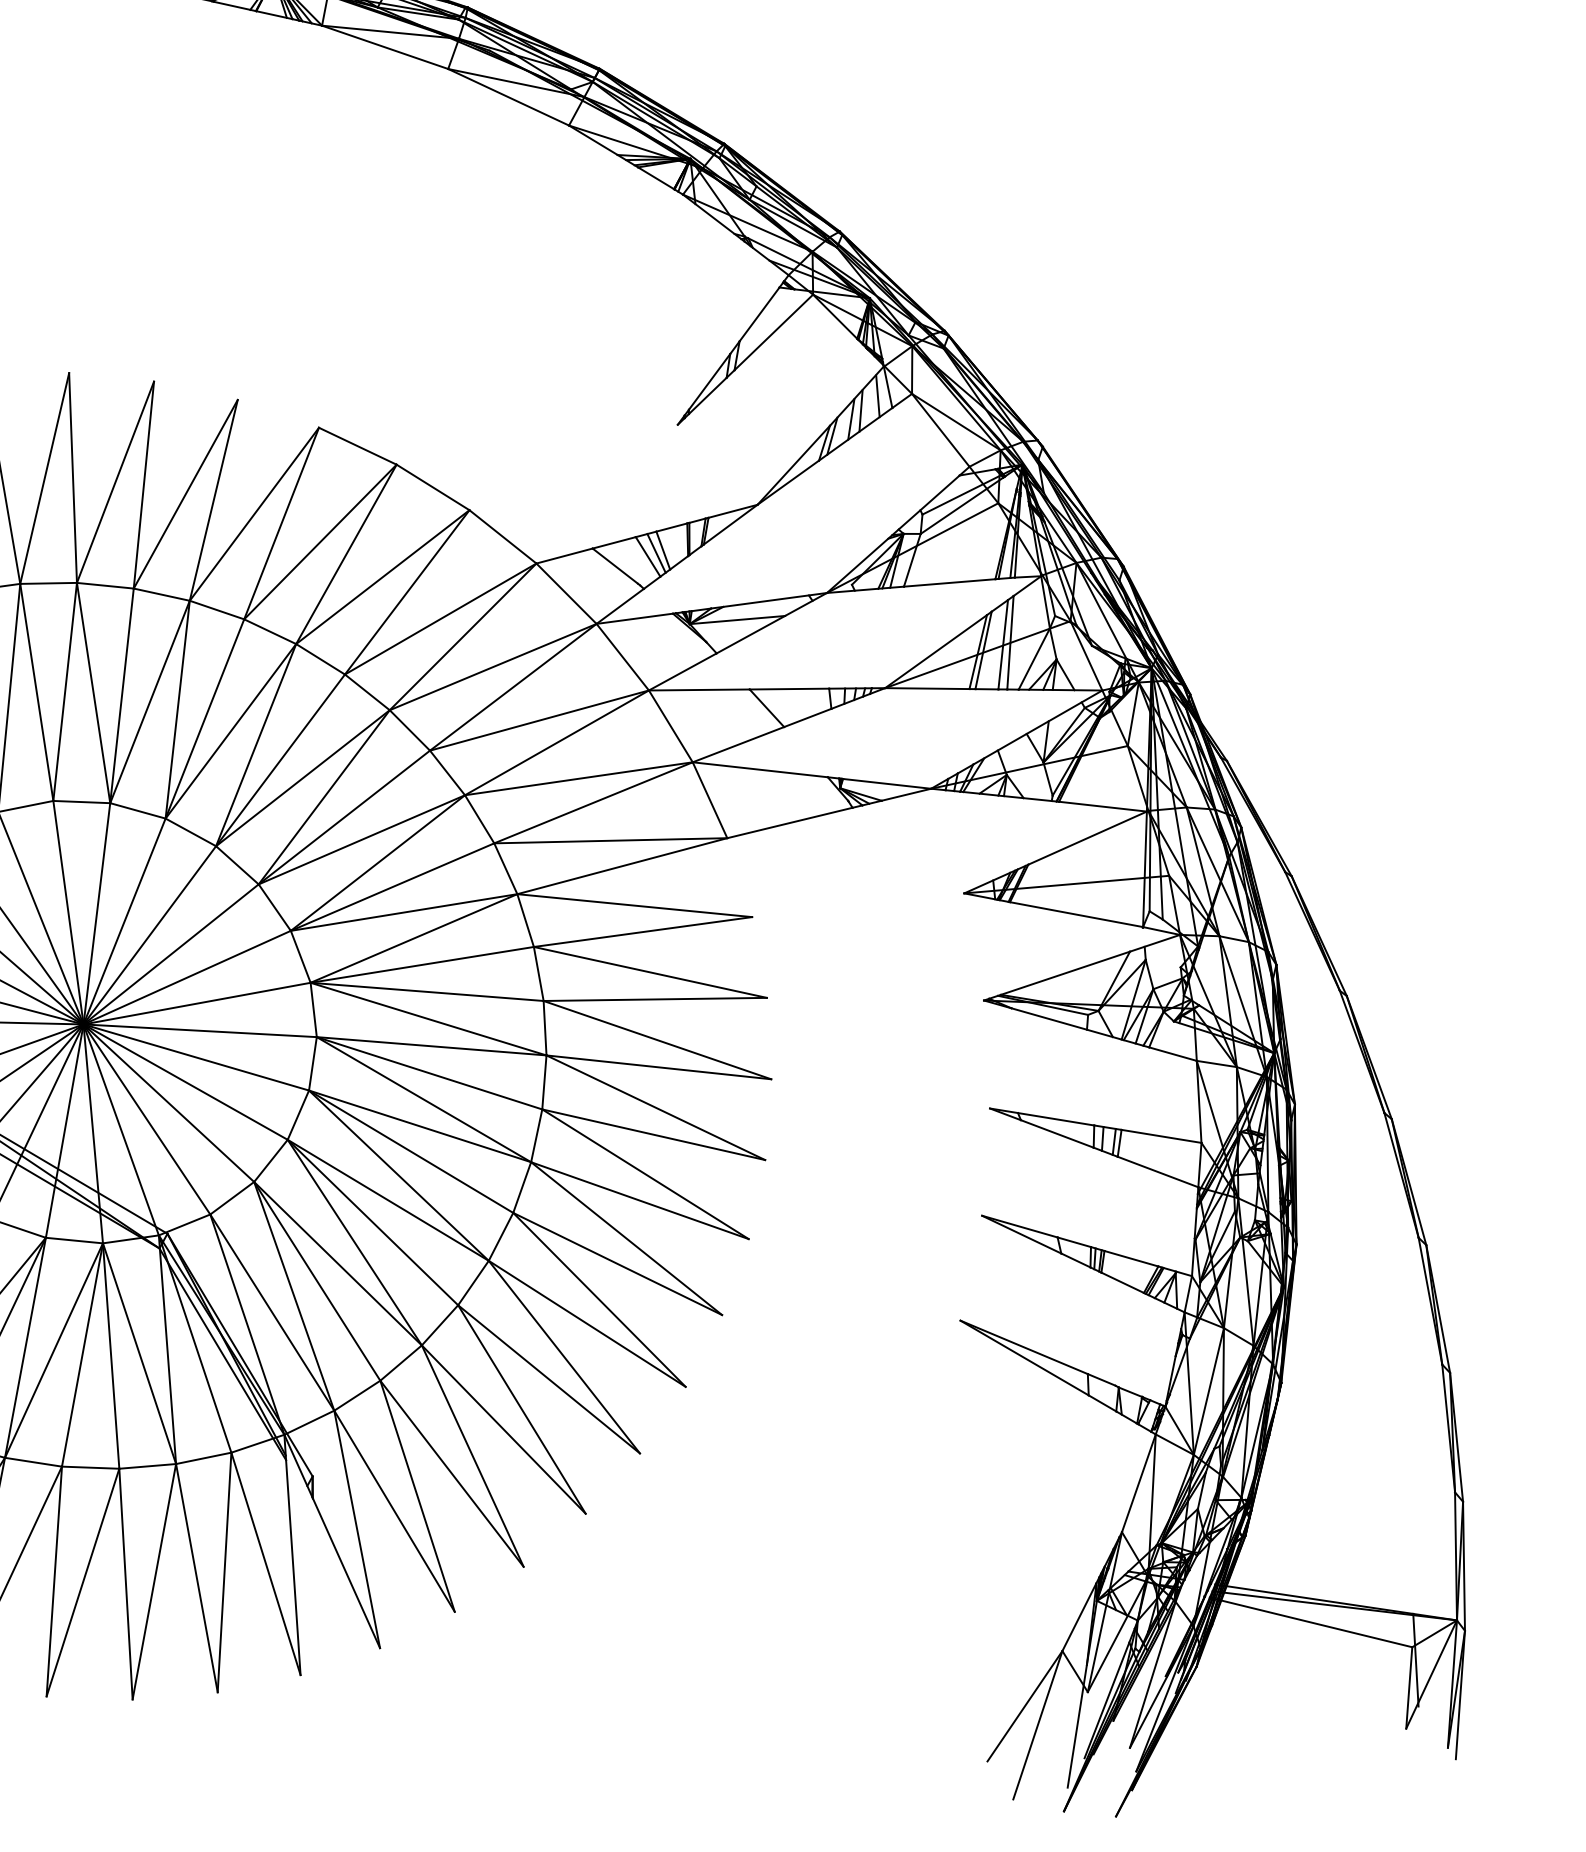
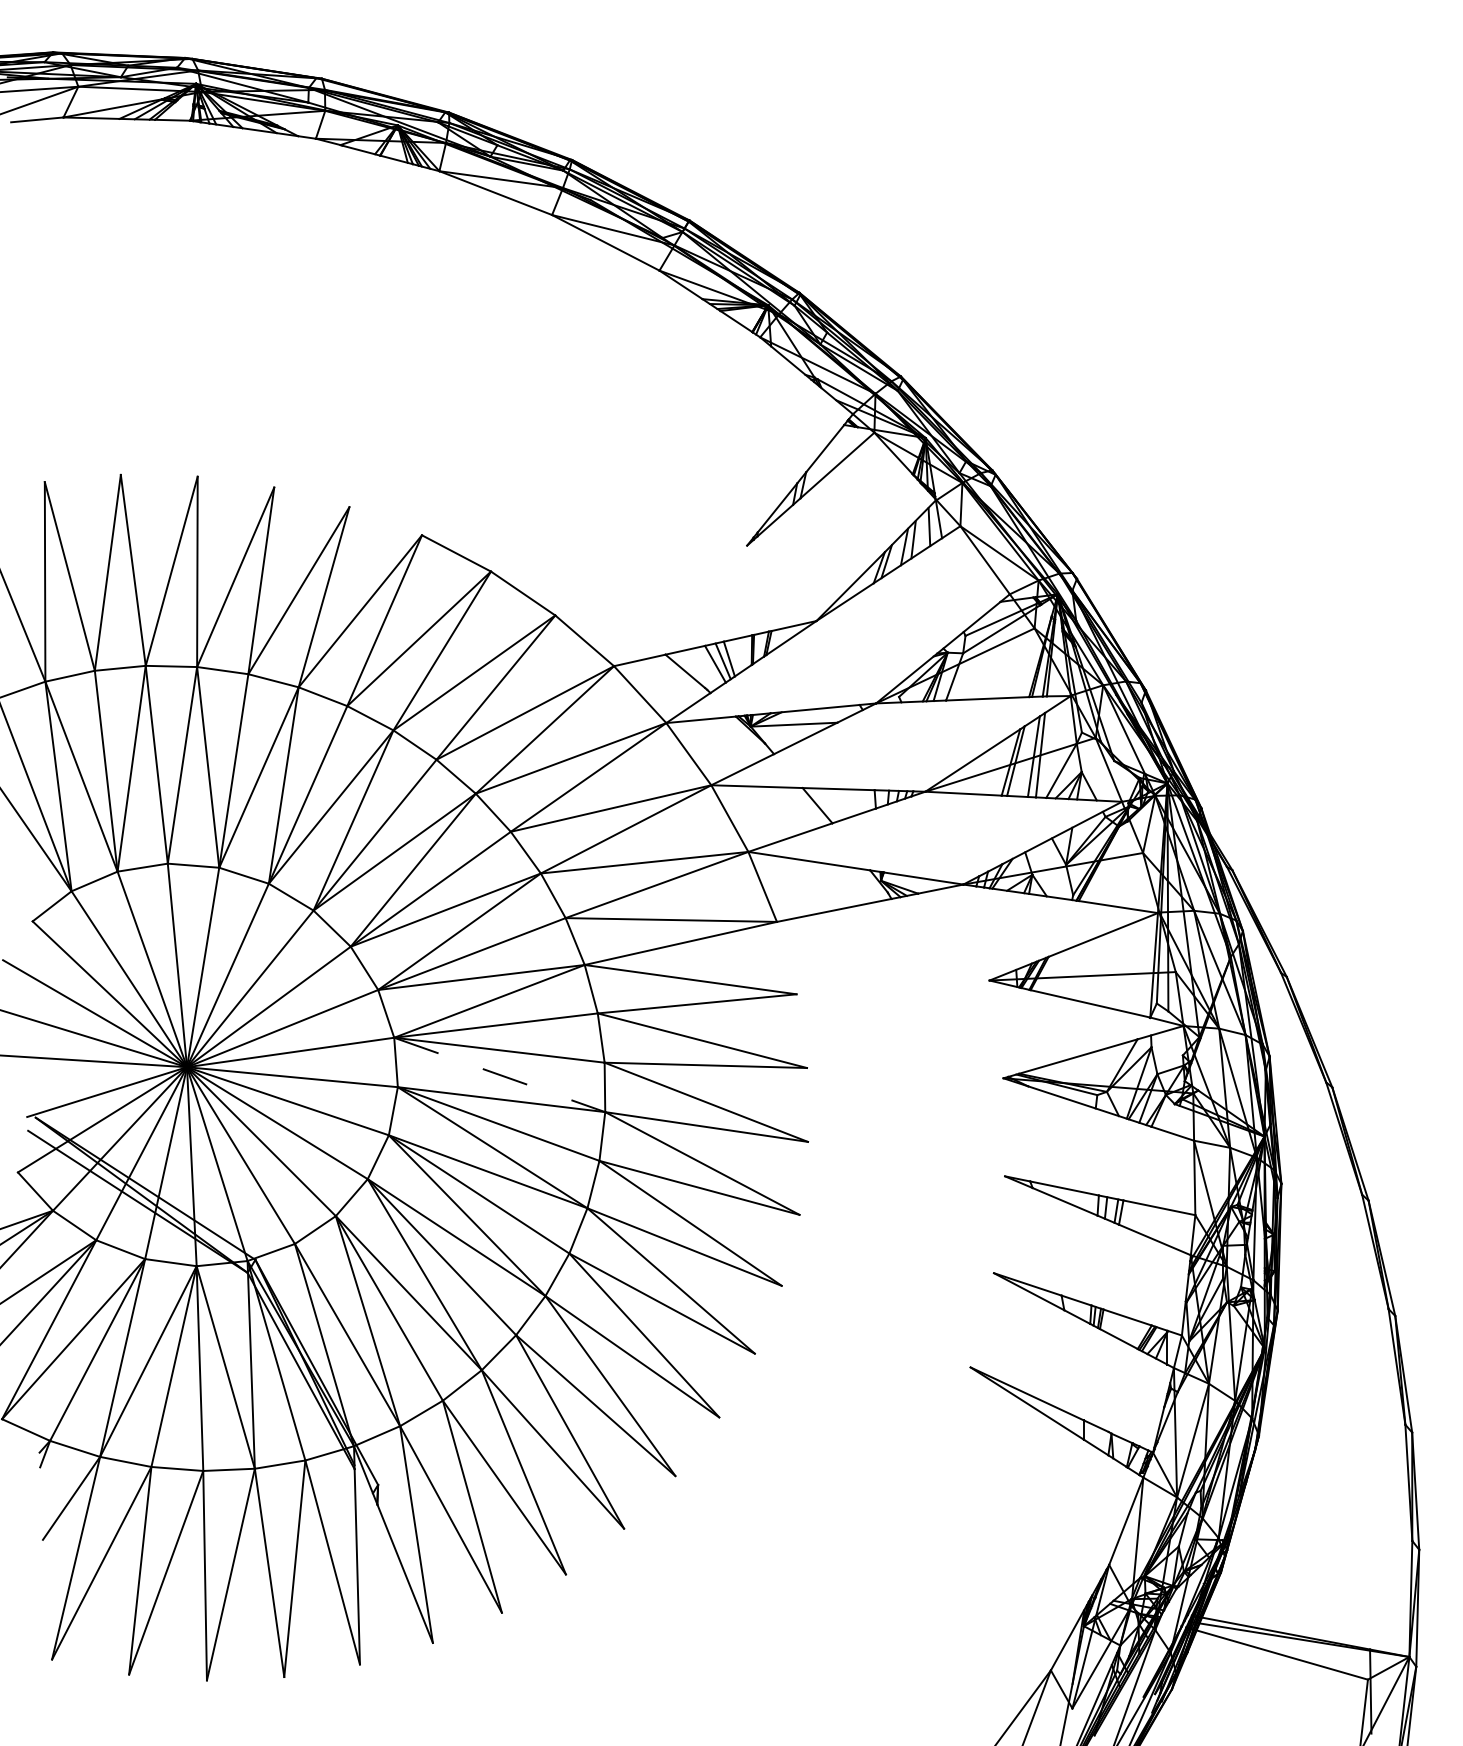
line: (428, 1018) -> (499, 1074), solid -> dashed

